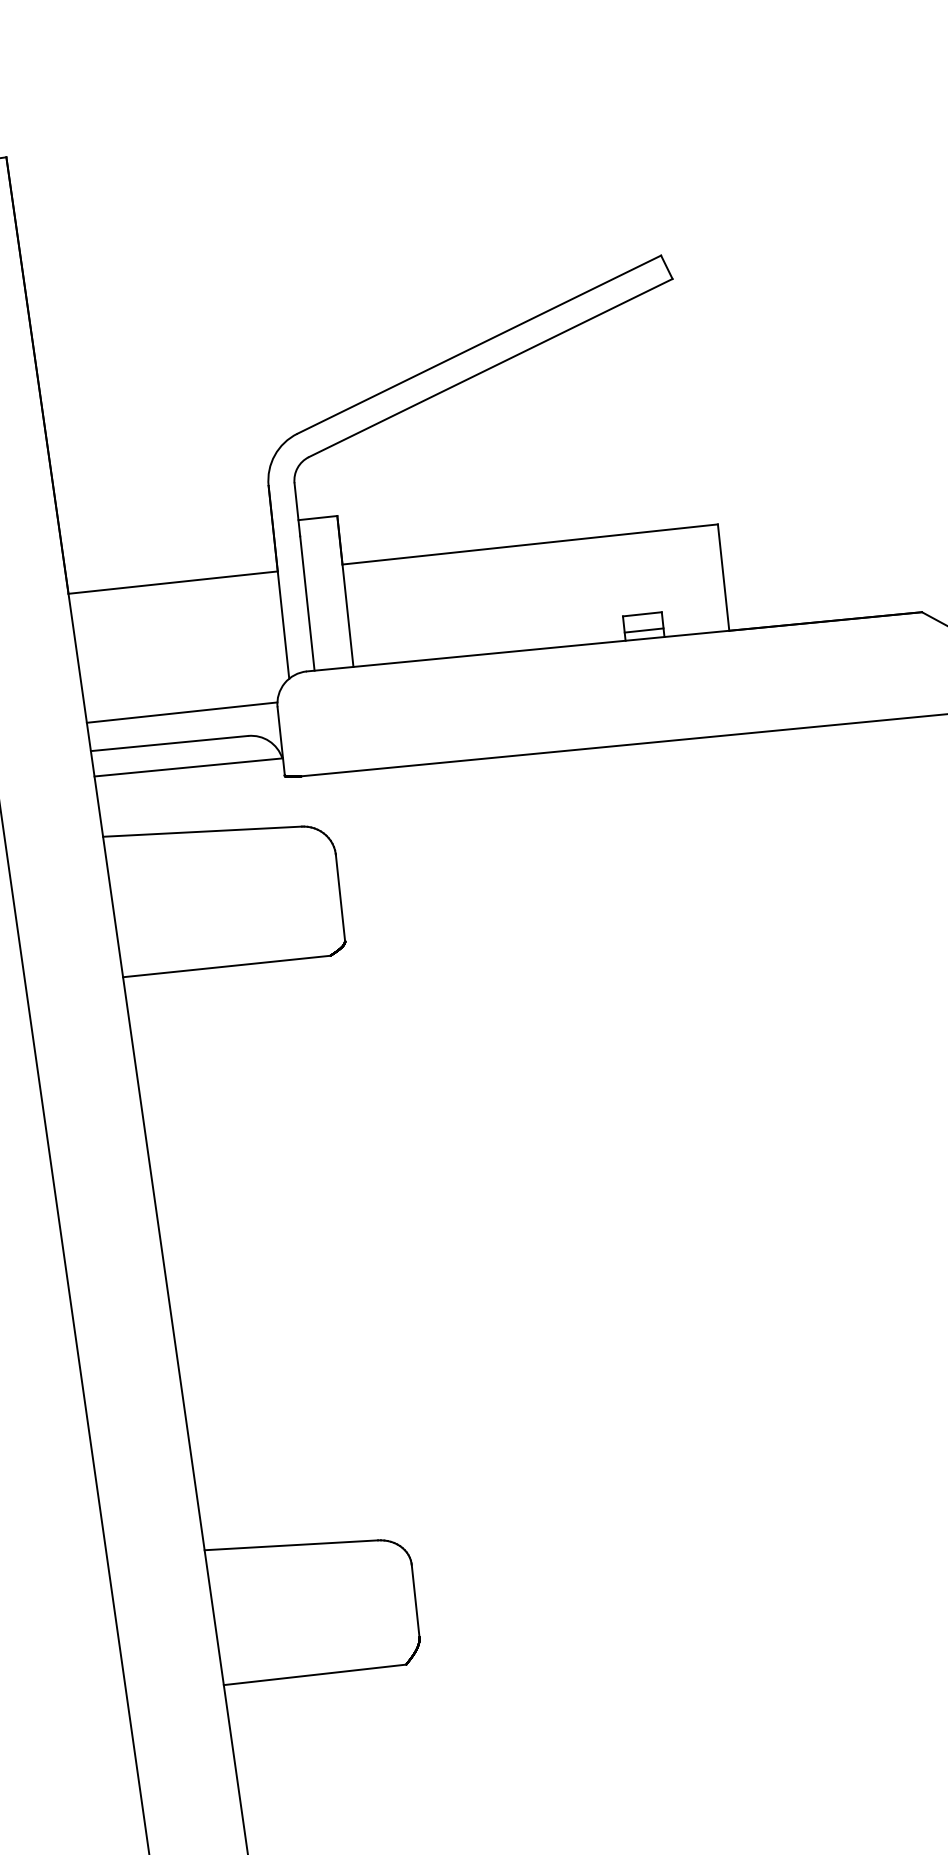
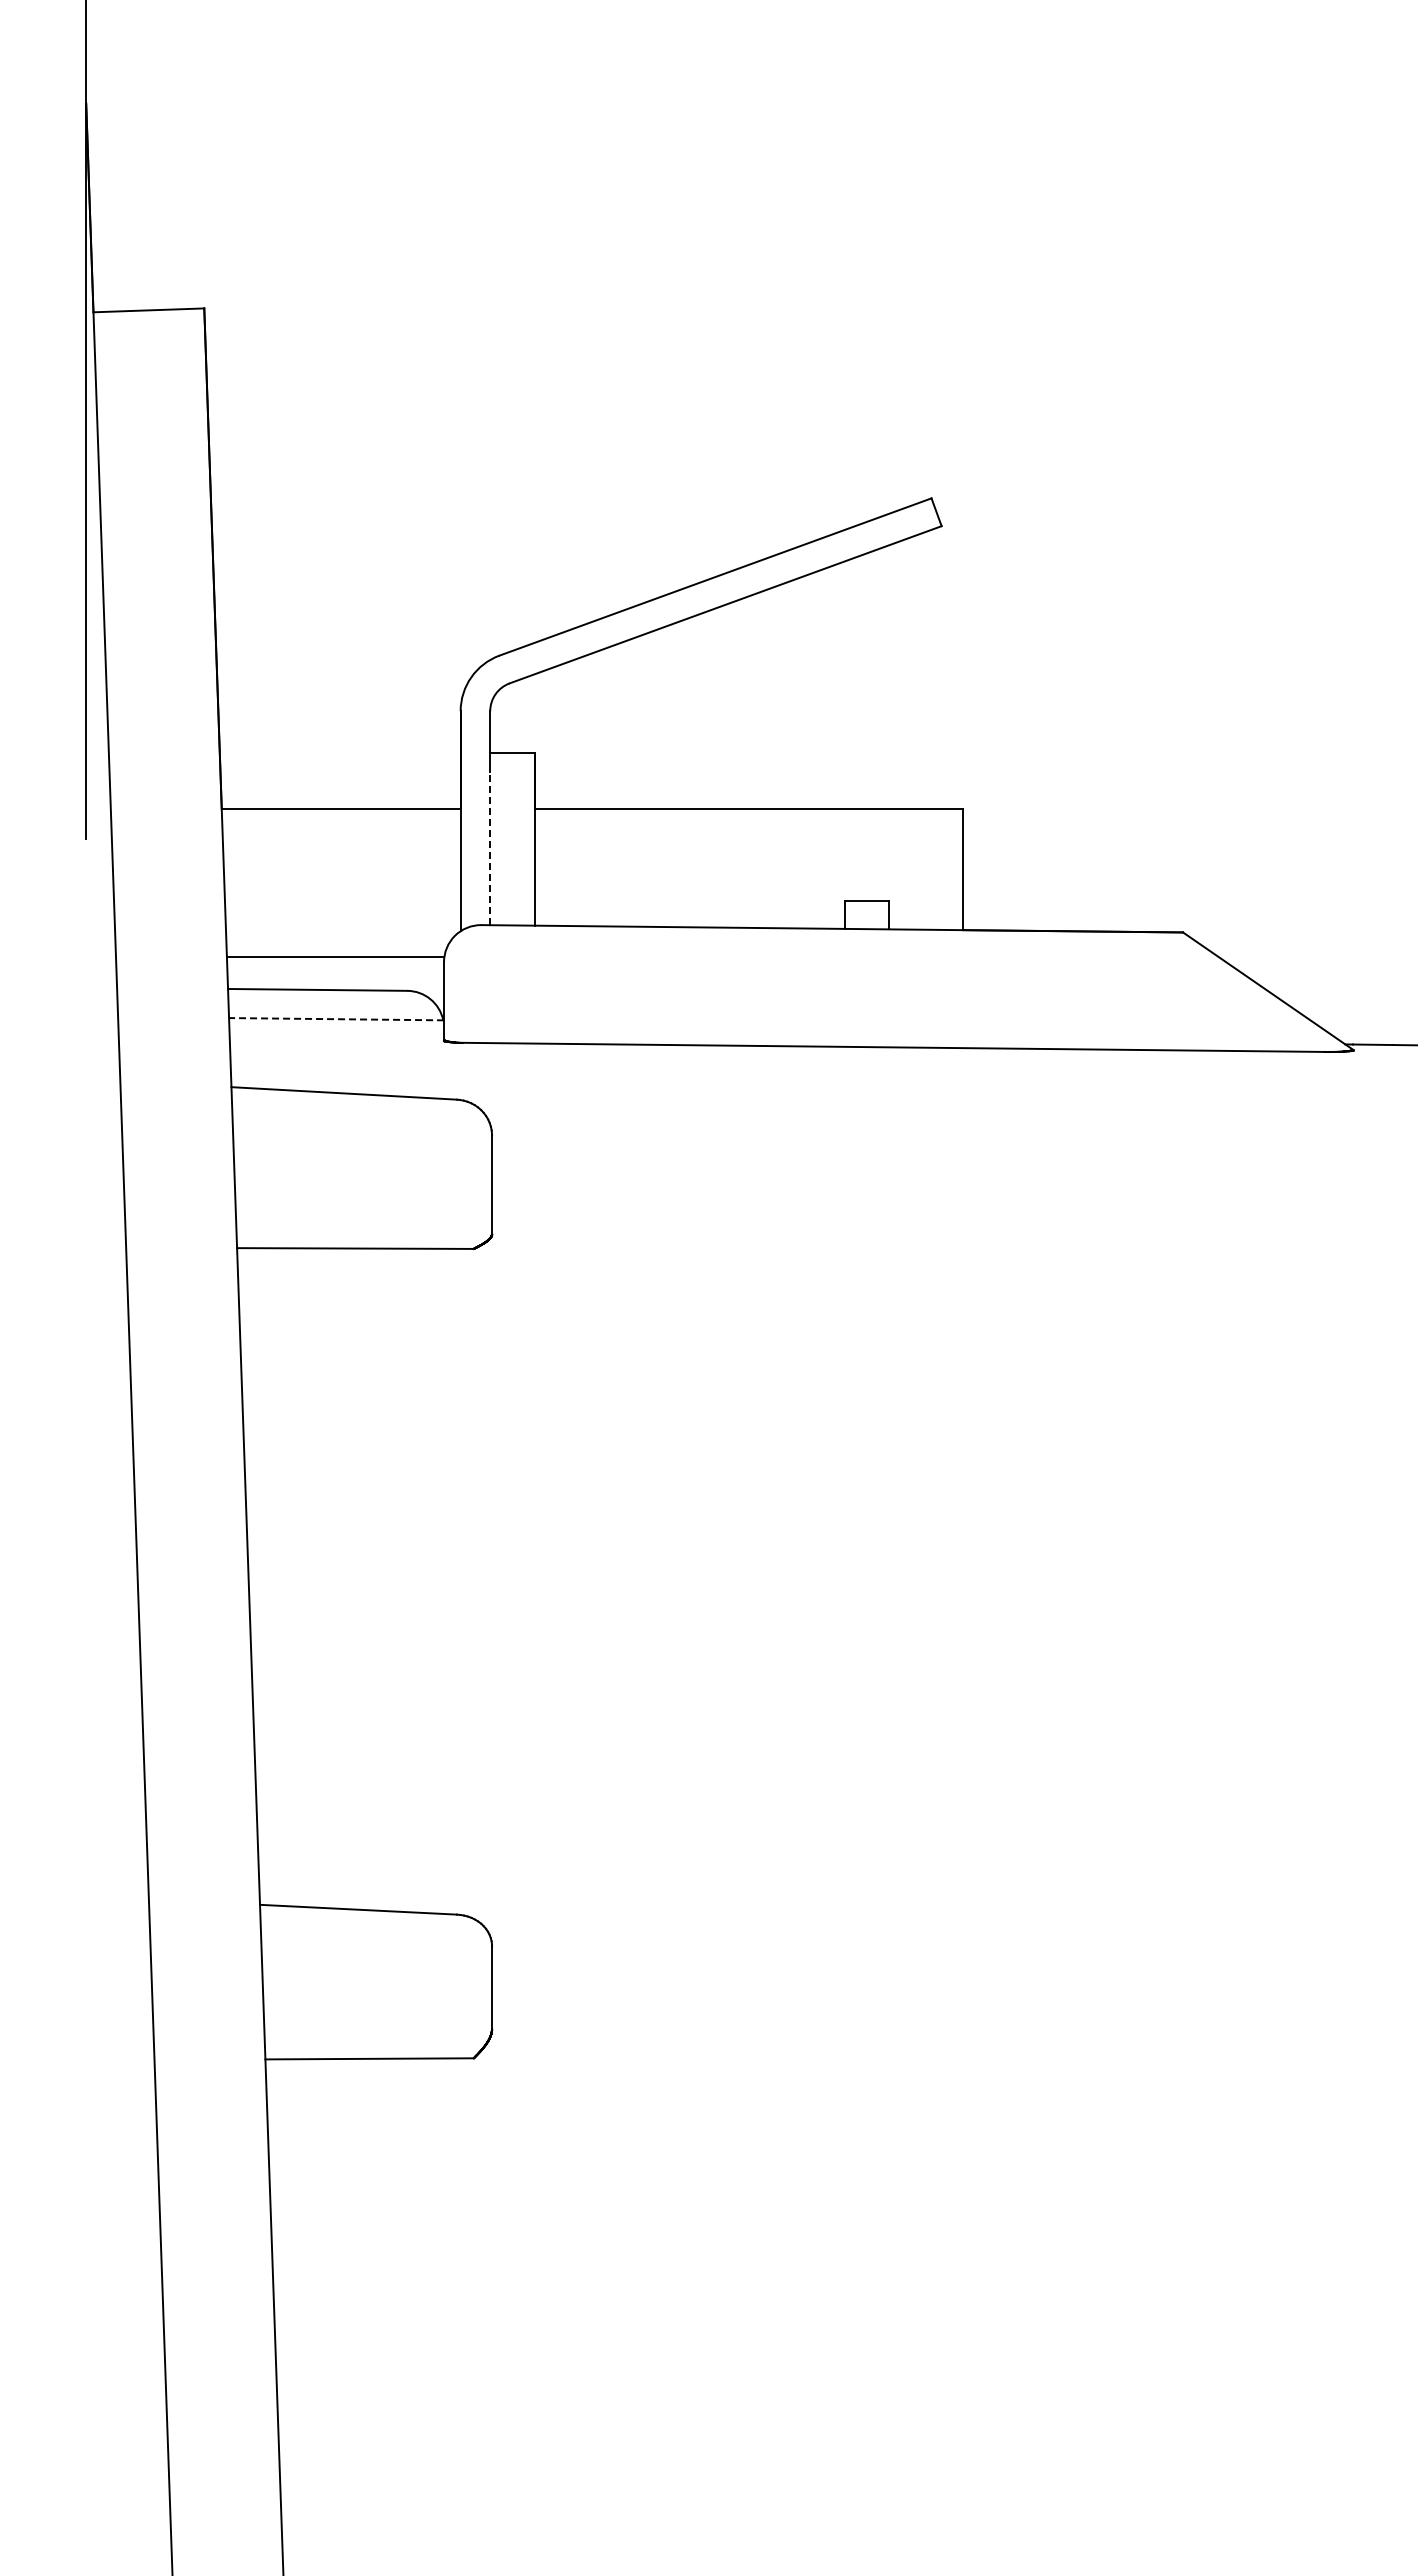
line: (307, 603) -> (490, 848), solid -> dashed
line: (643, 630) -> (866, 919), removed
line: (188, 767) -> (336, 1019), solid -> dashed

